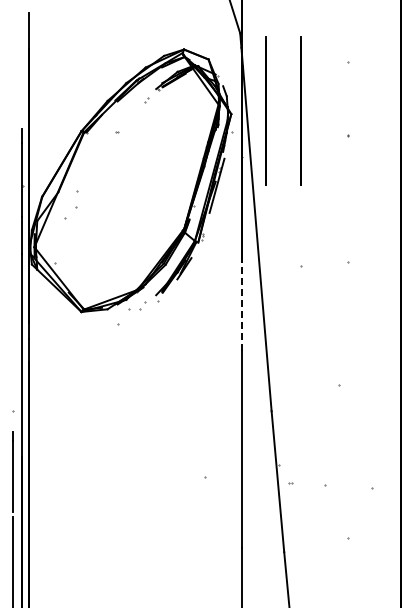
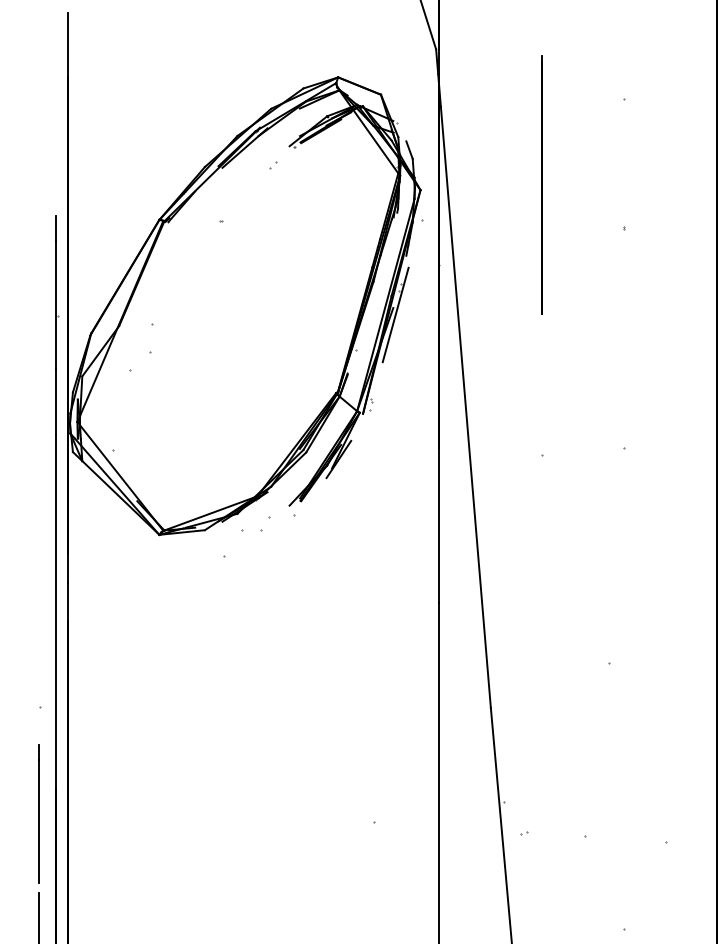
line: (265, 110) -> (480, 183), removed
line: (242, 306) -> (440, 525), dashed -> solid

